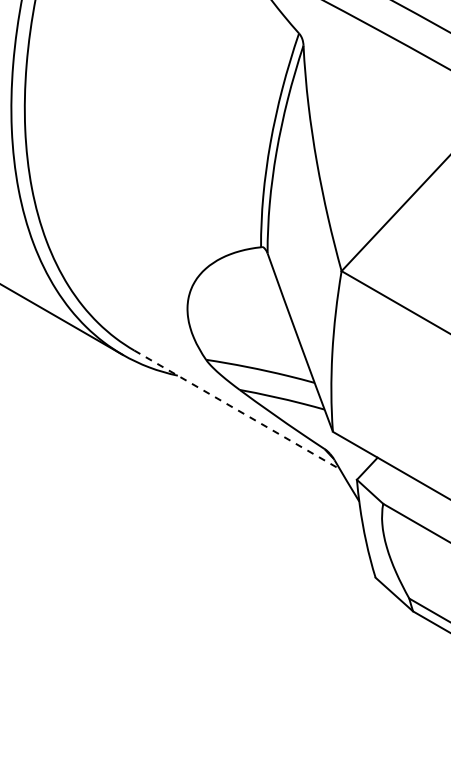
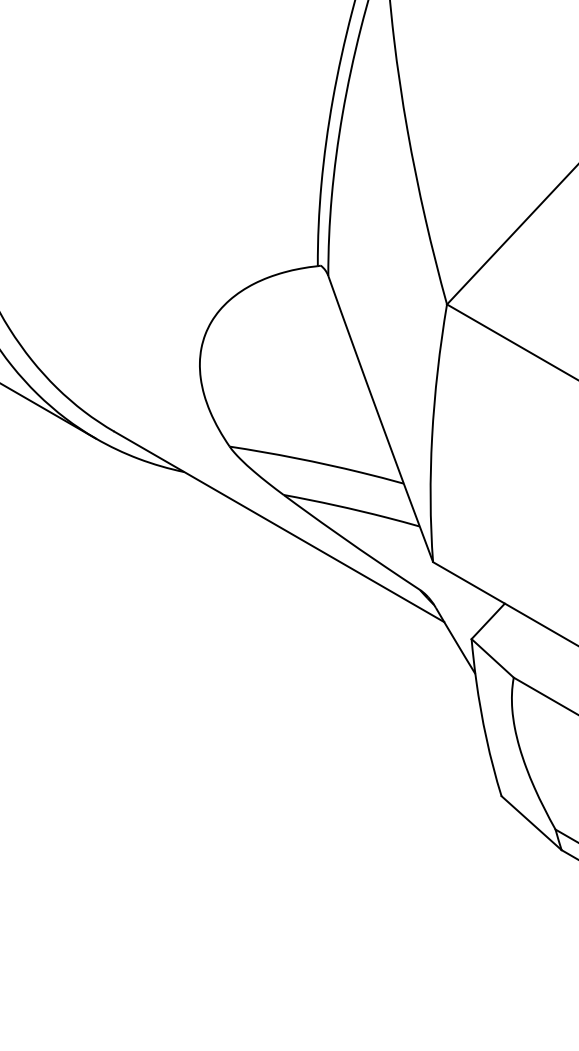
line: (237, 409) -> (280, 526), dashed -> solid

